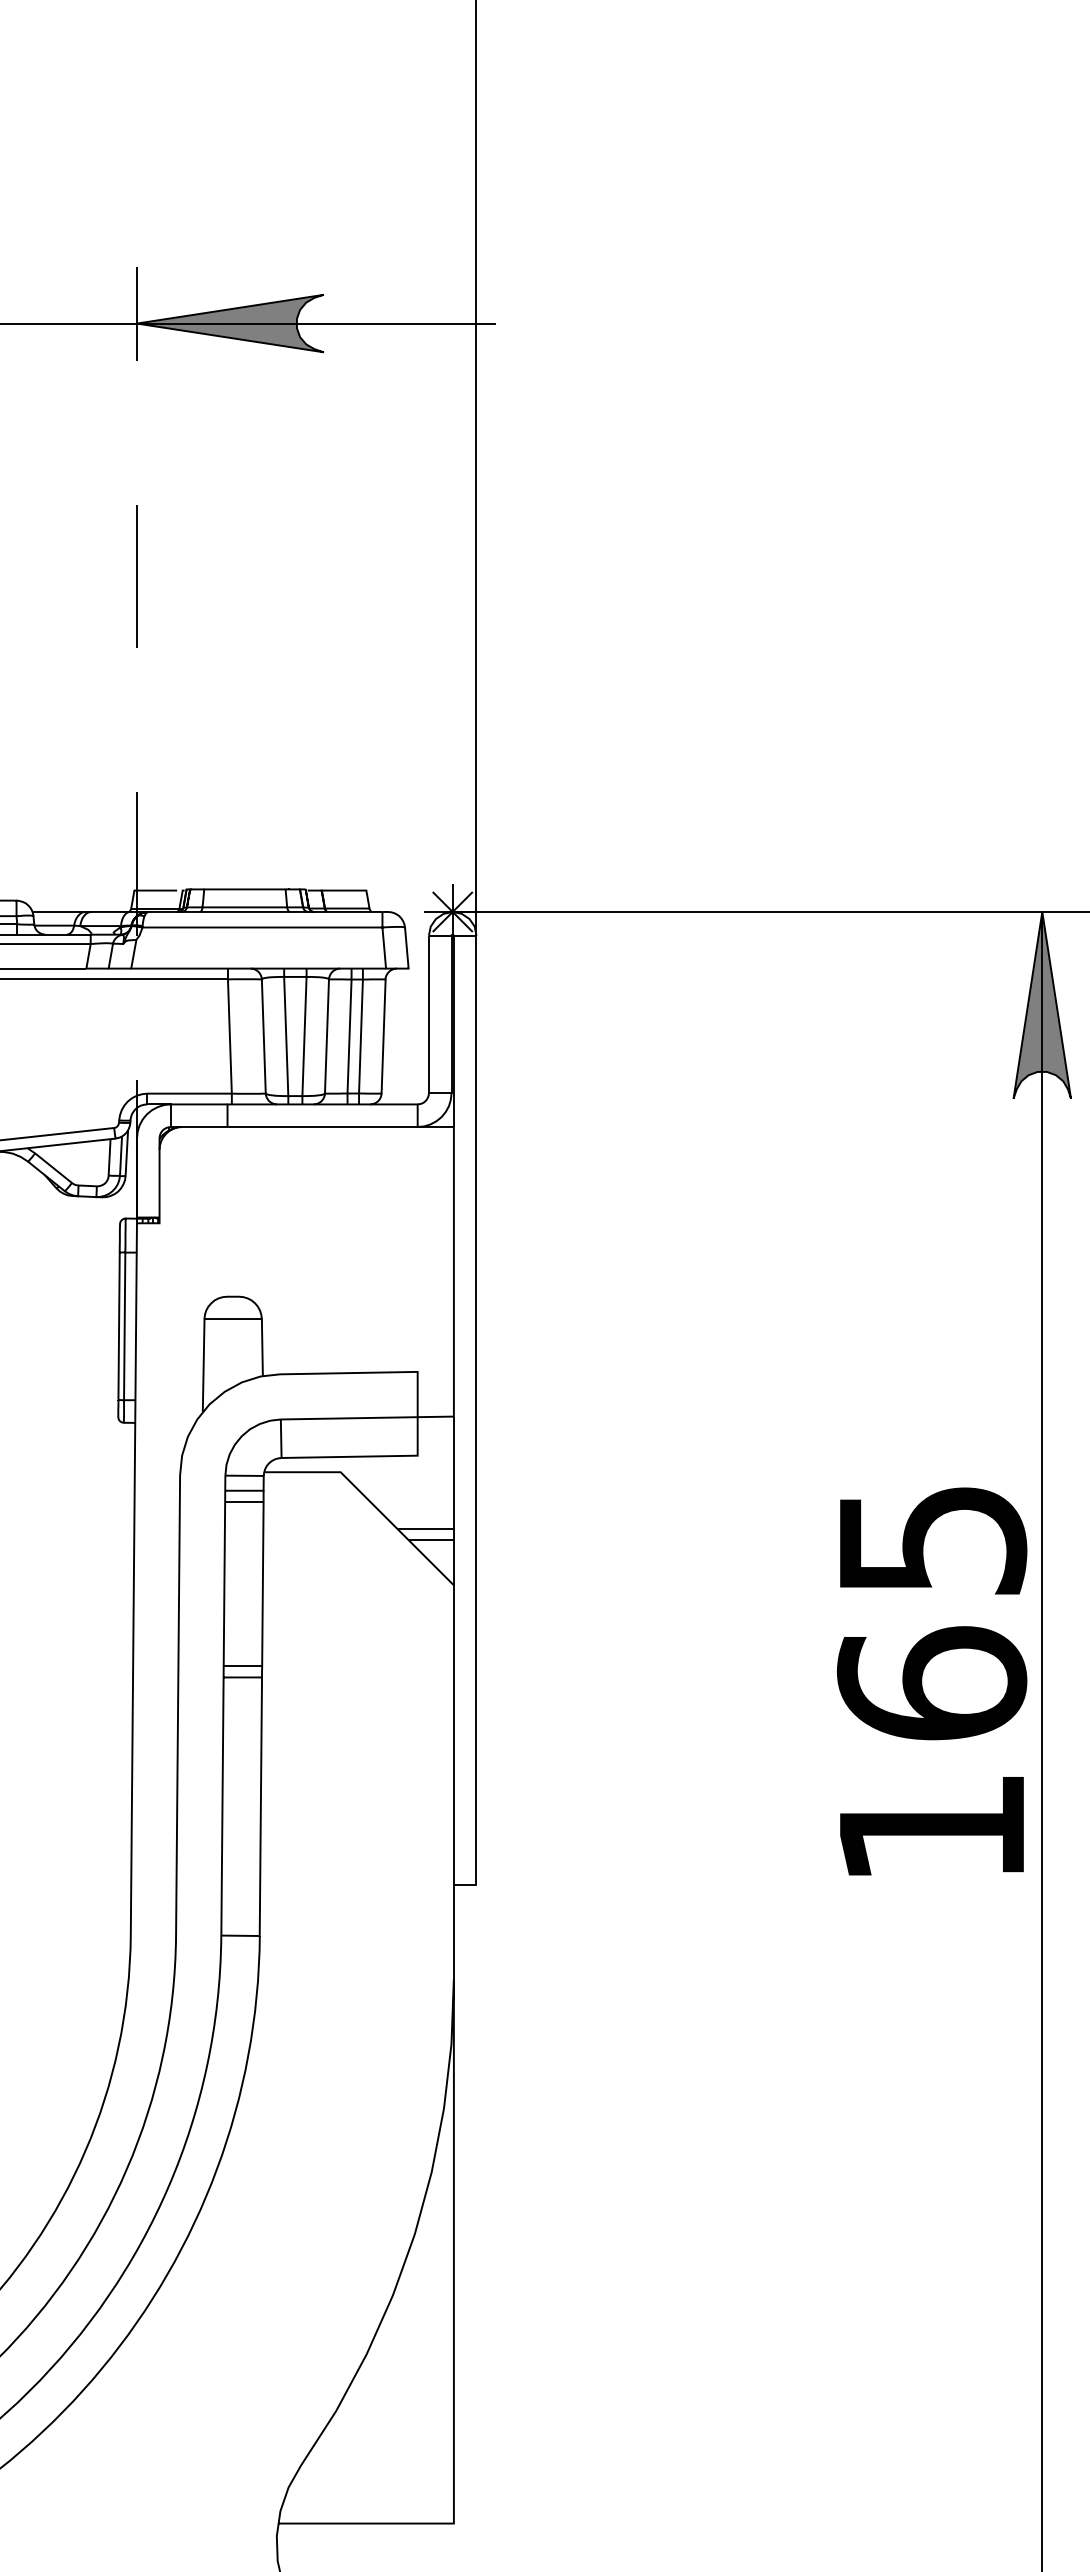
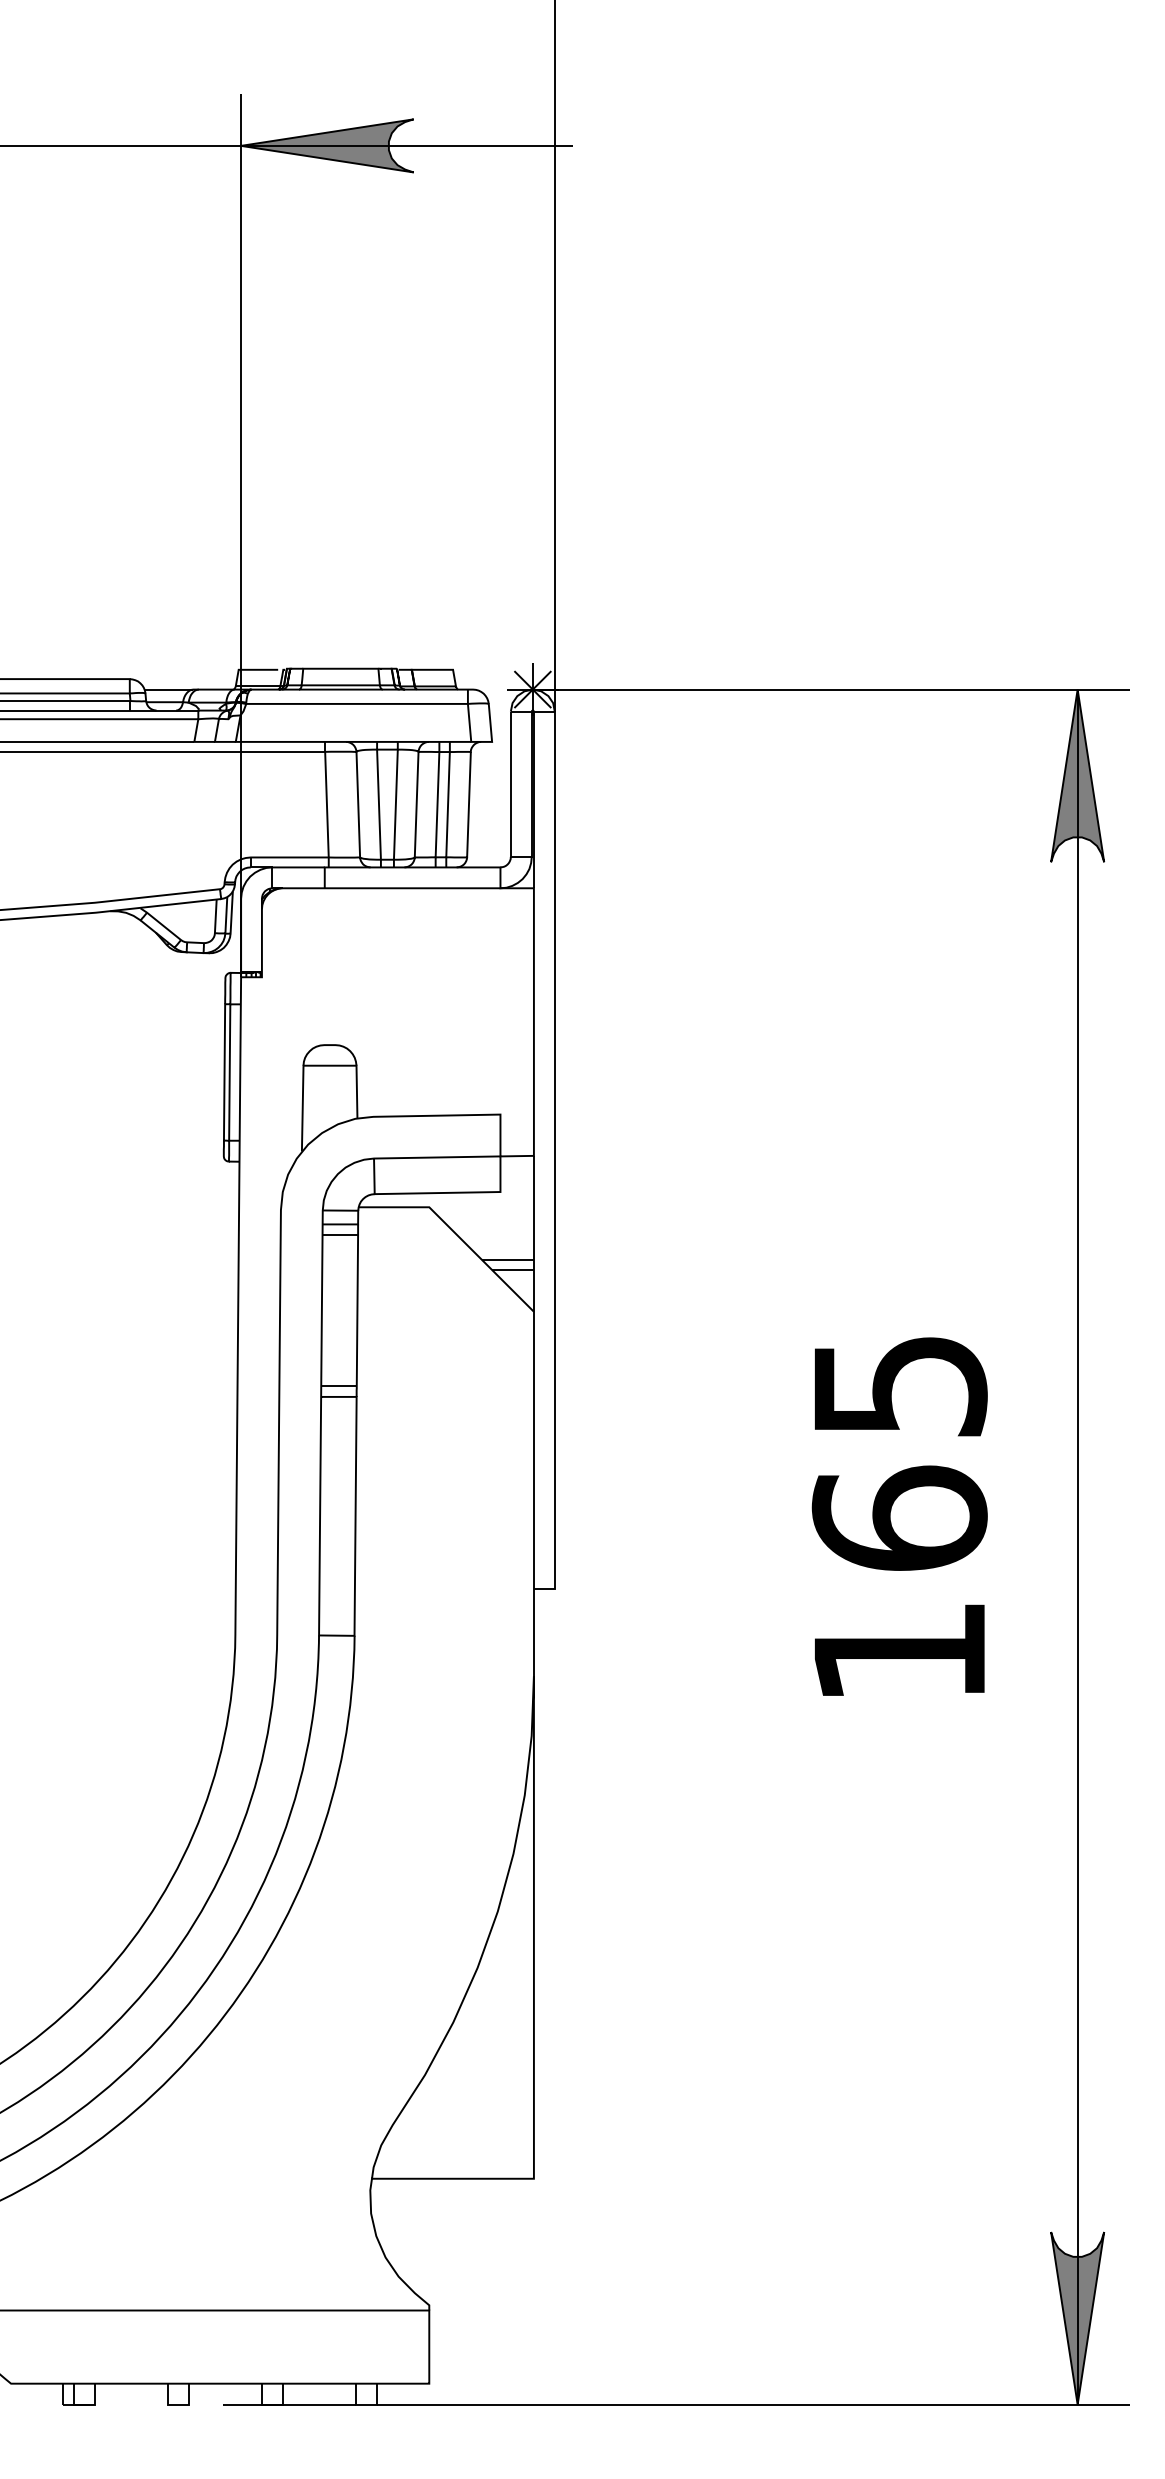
line: (137, 745) -> (241, 535), dashed -> solid
text: (931, 1681) -> (899, 1516), moved

